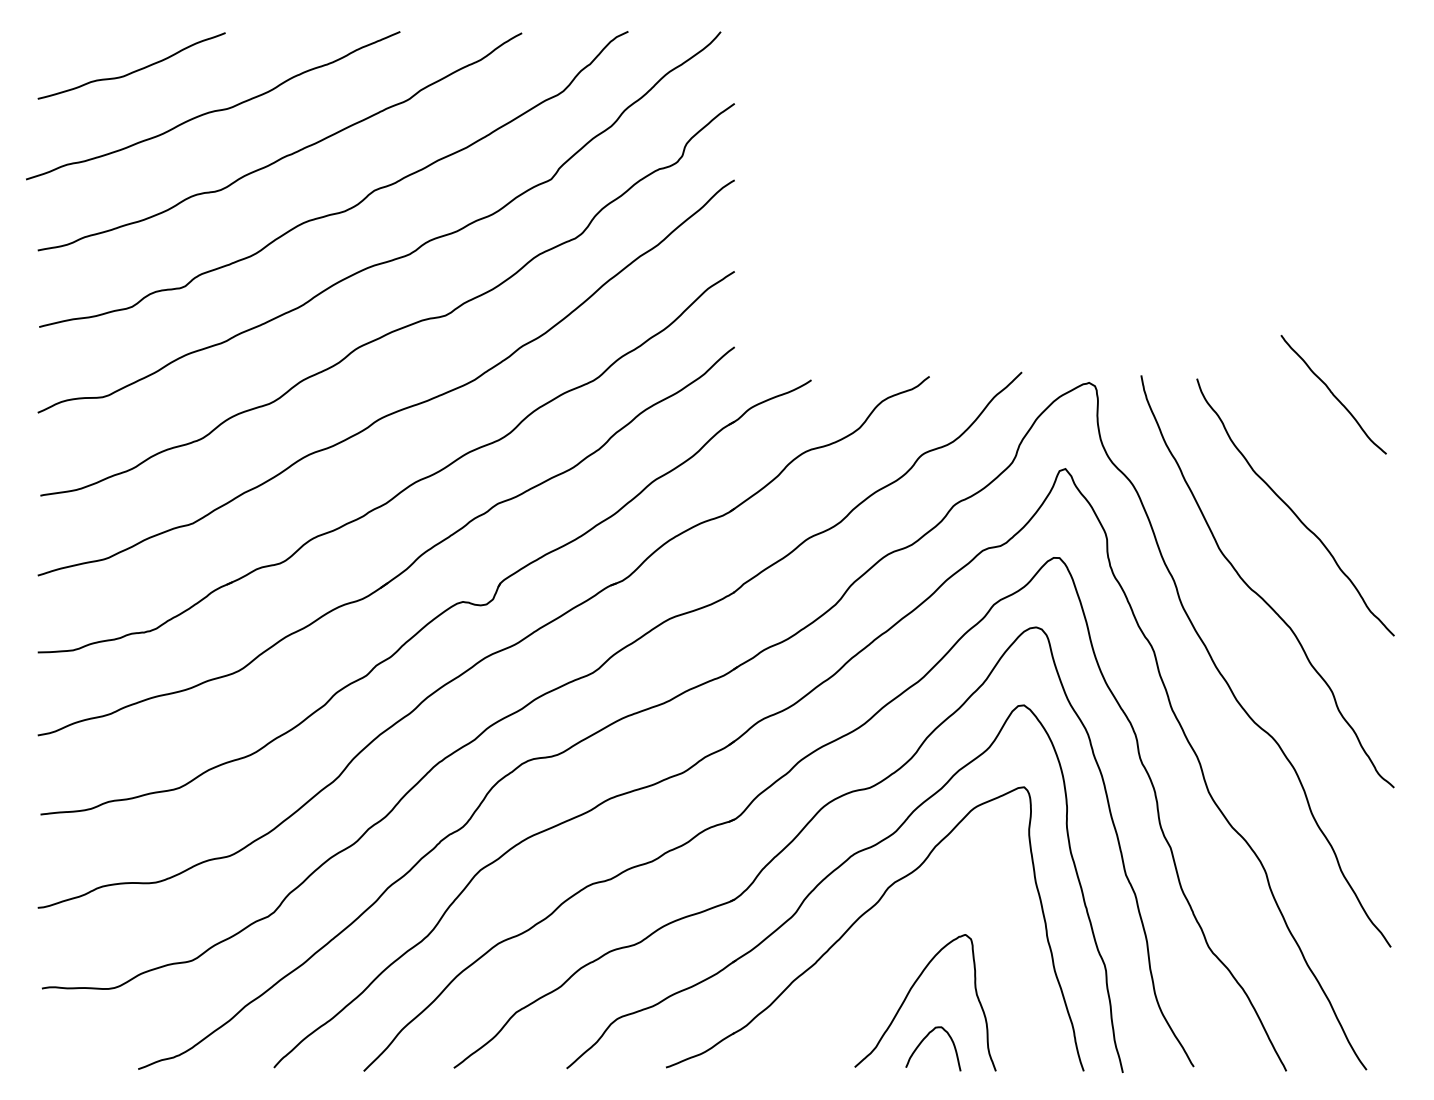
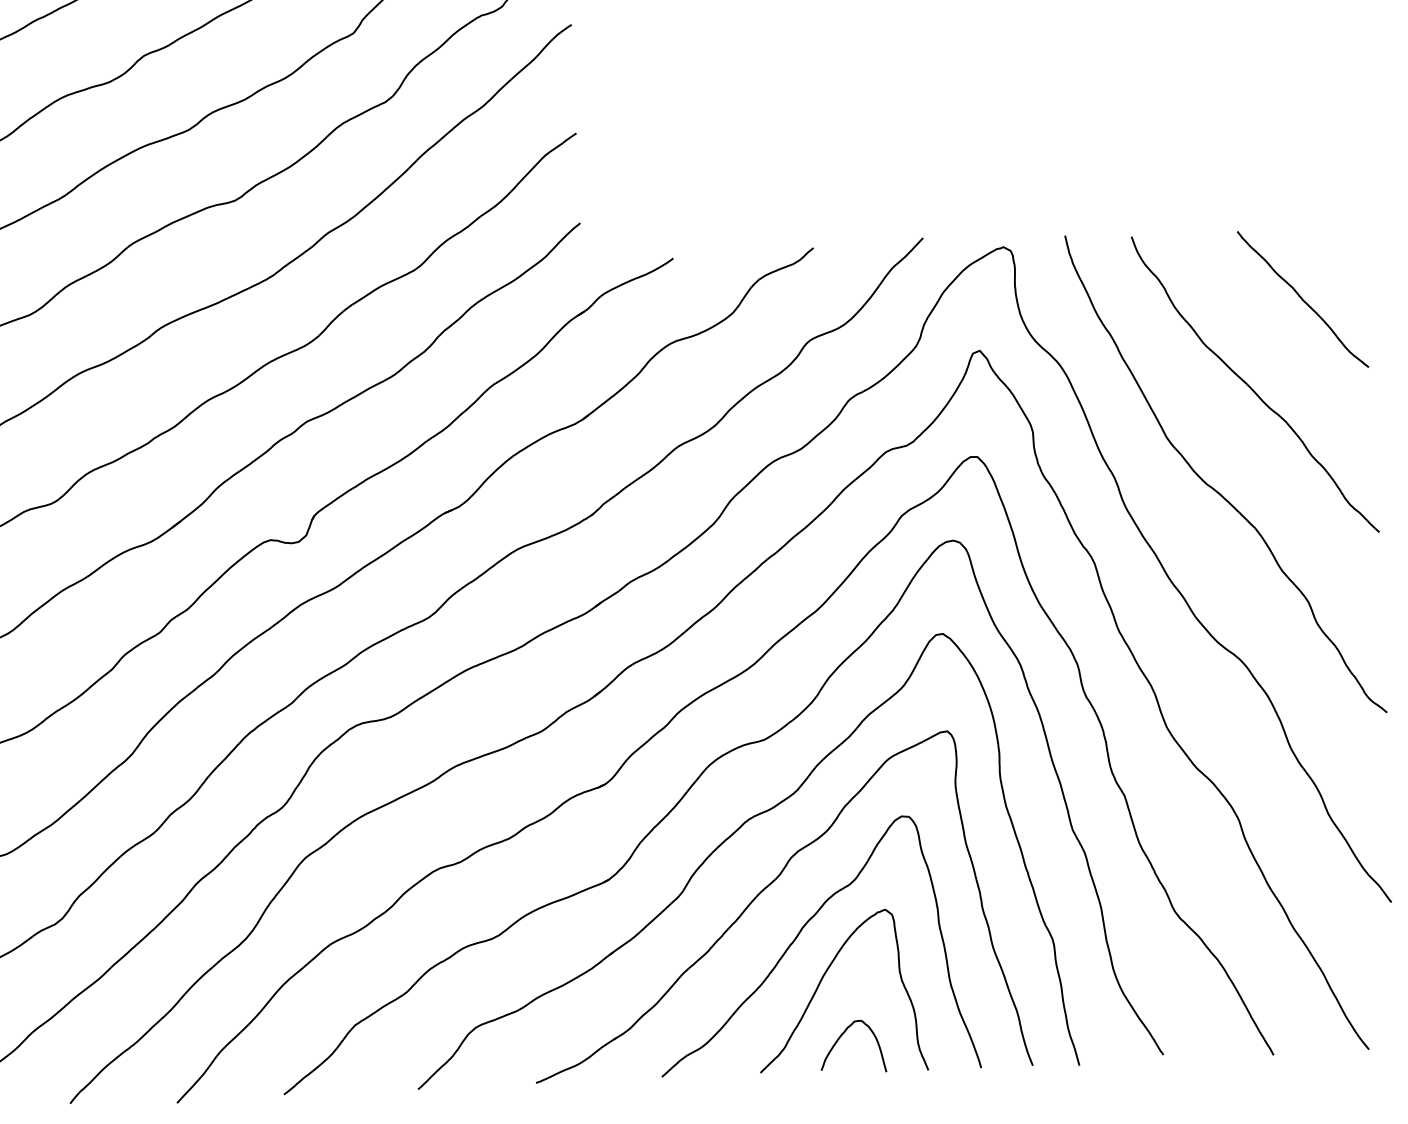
curve: (1333, 394) -> (1302, 299), moved
curve: (892, 953) -> (799, 935), added

